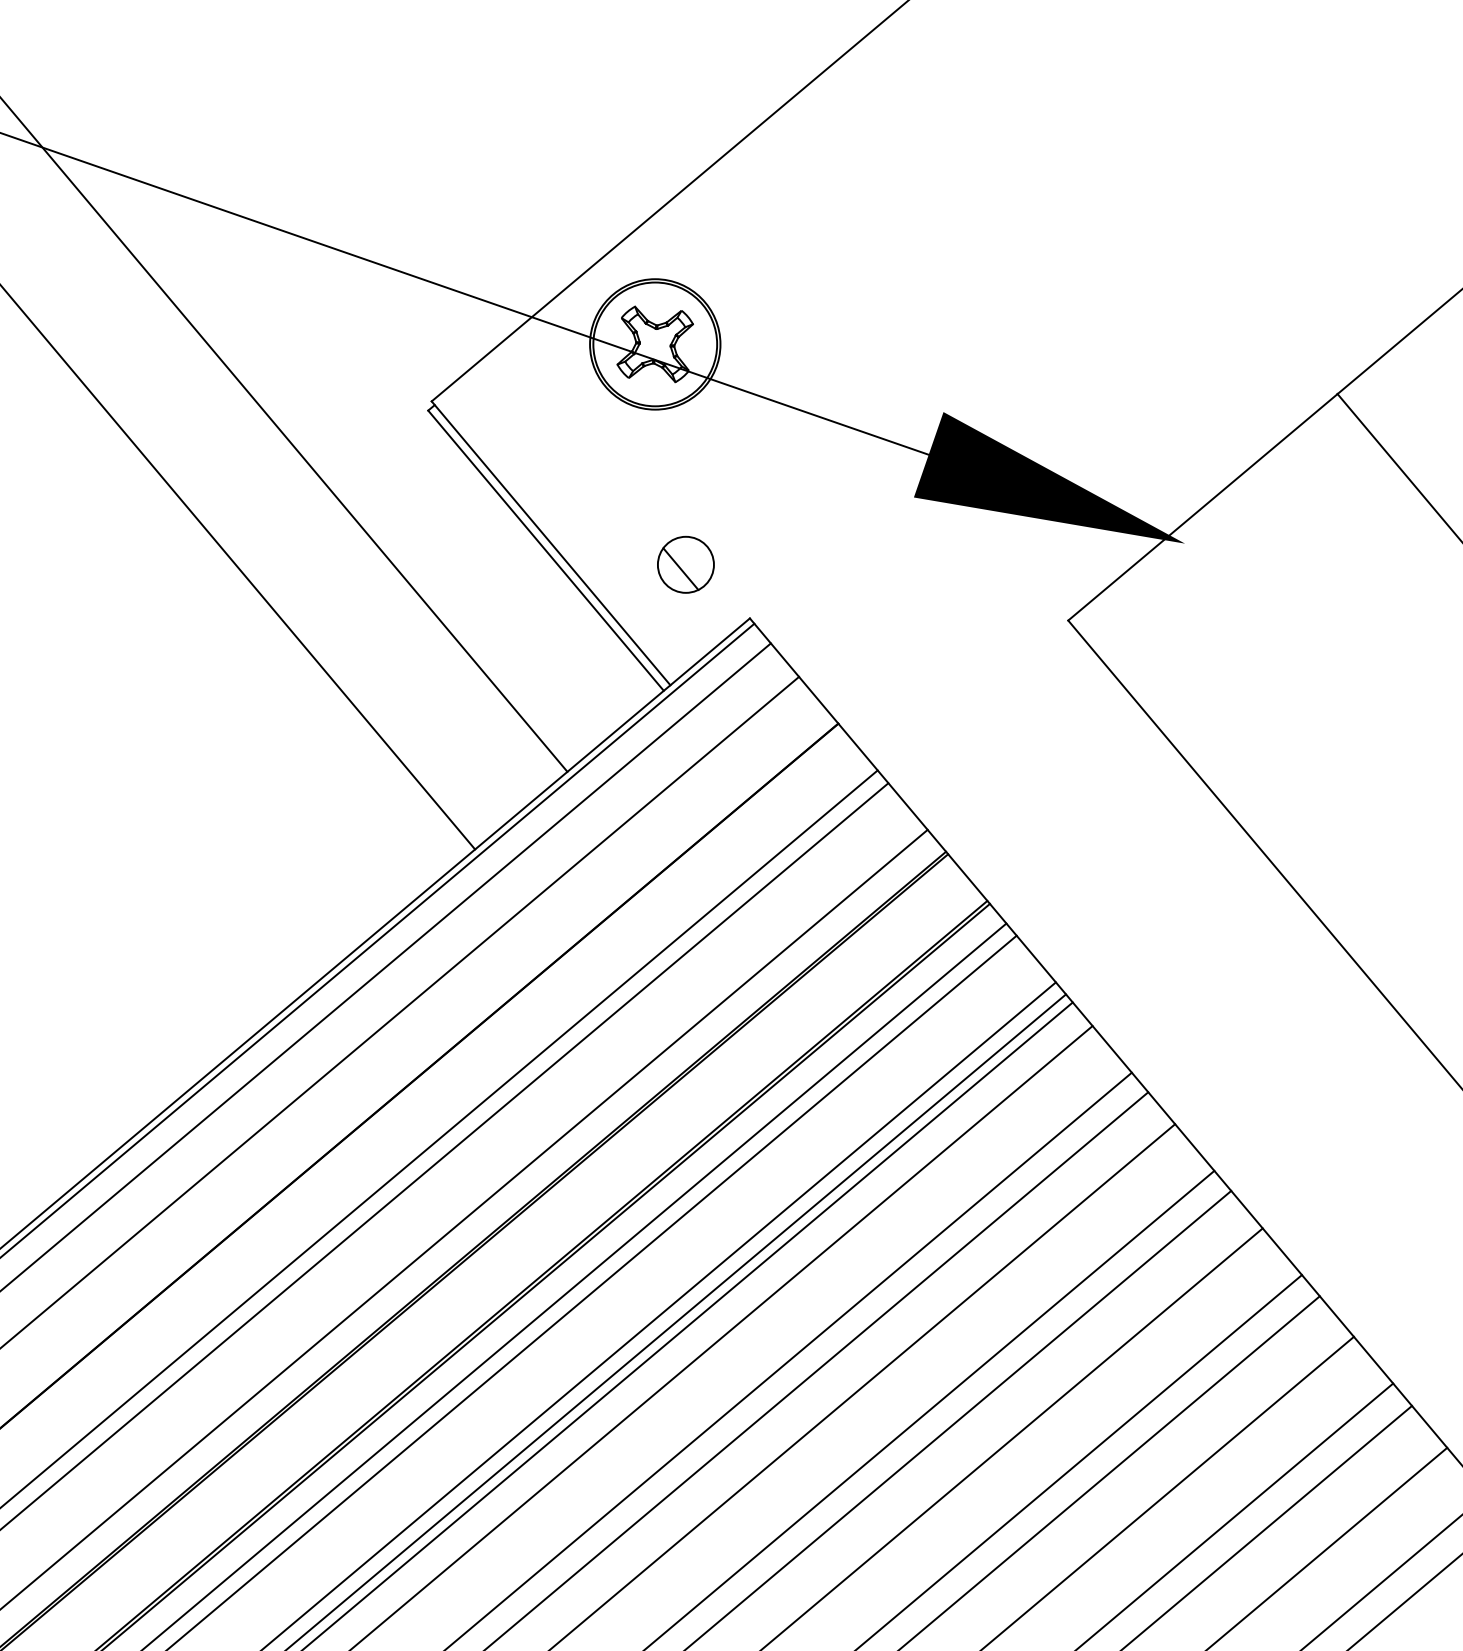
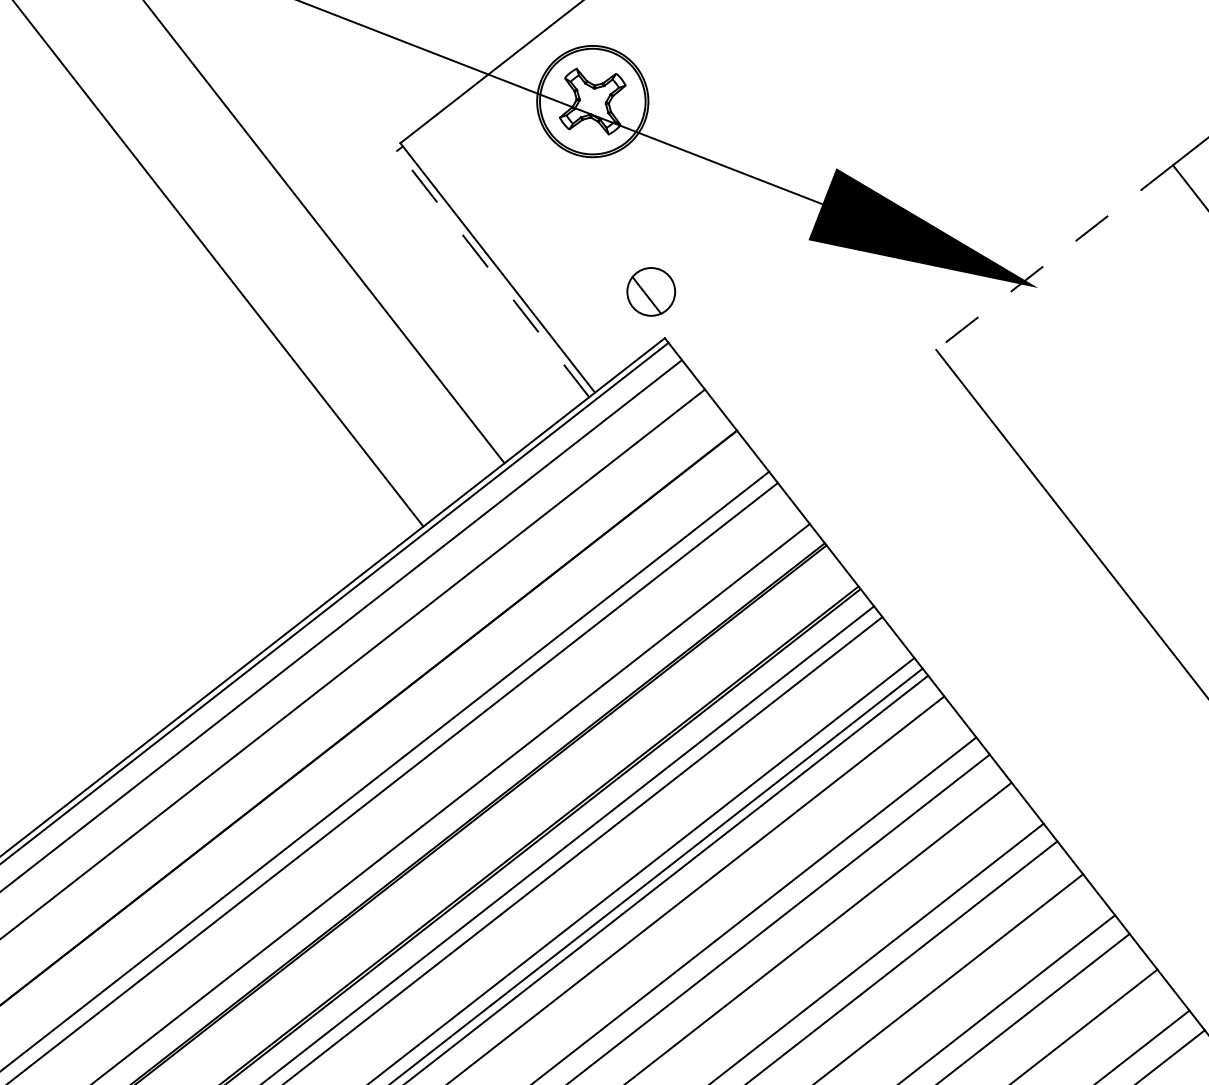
line: (1202, 507) -> (1054, 257), solid -> dashed
line: (545, 550) -> (492, 273), solid -> dashed
part: (685, 564) -> (650, 291), moved

